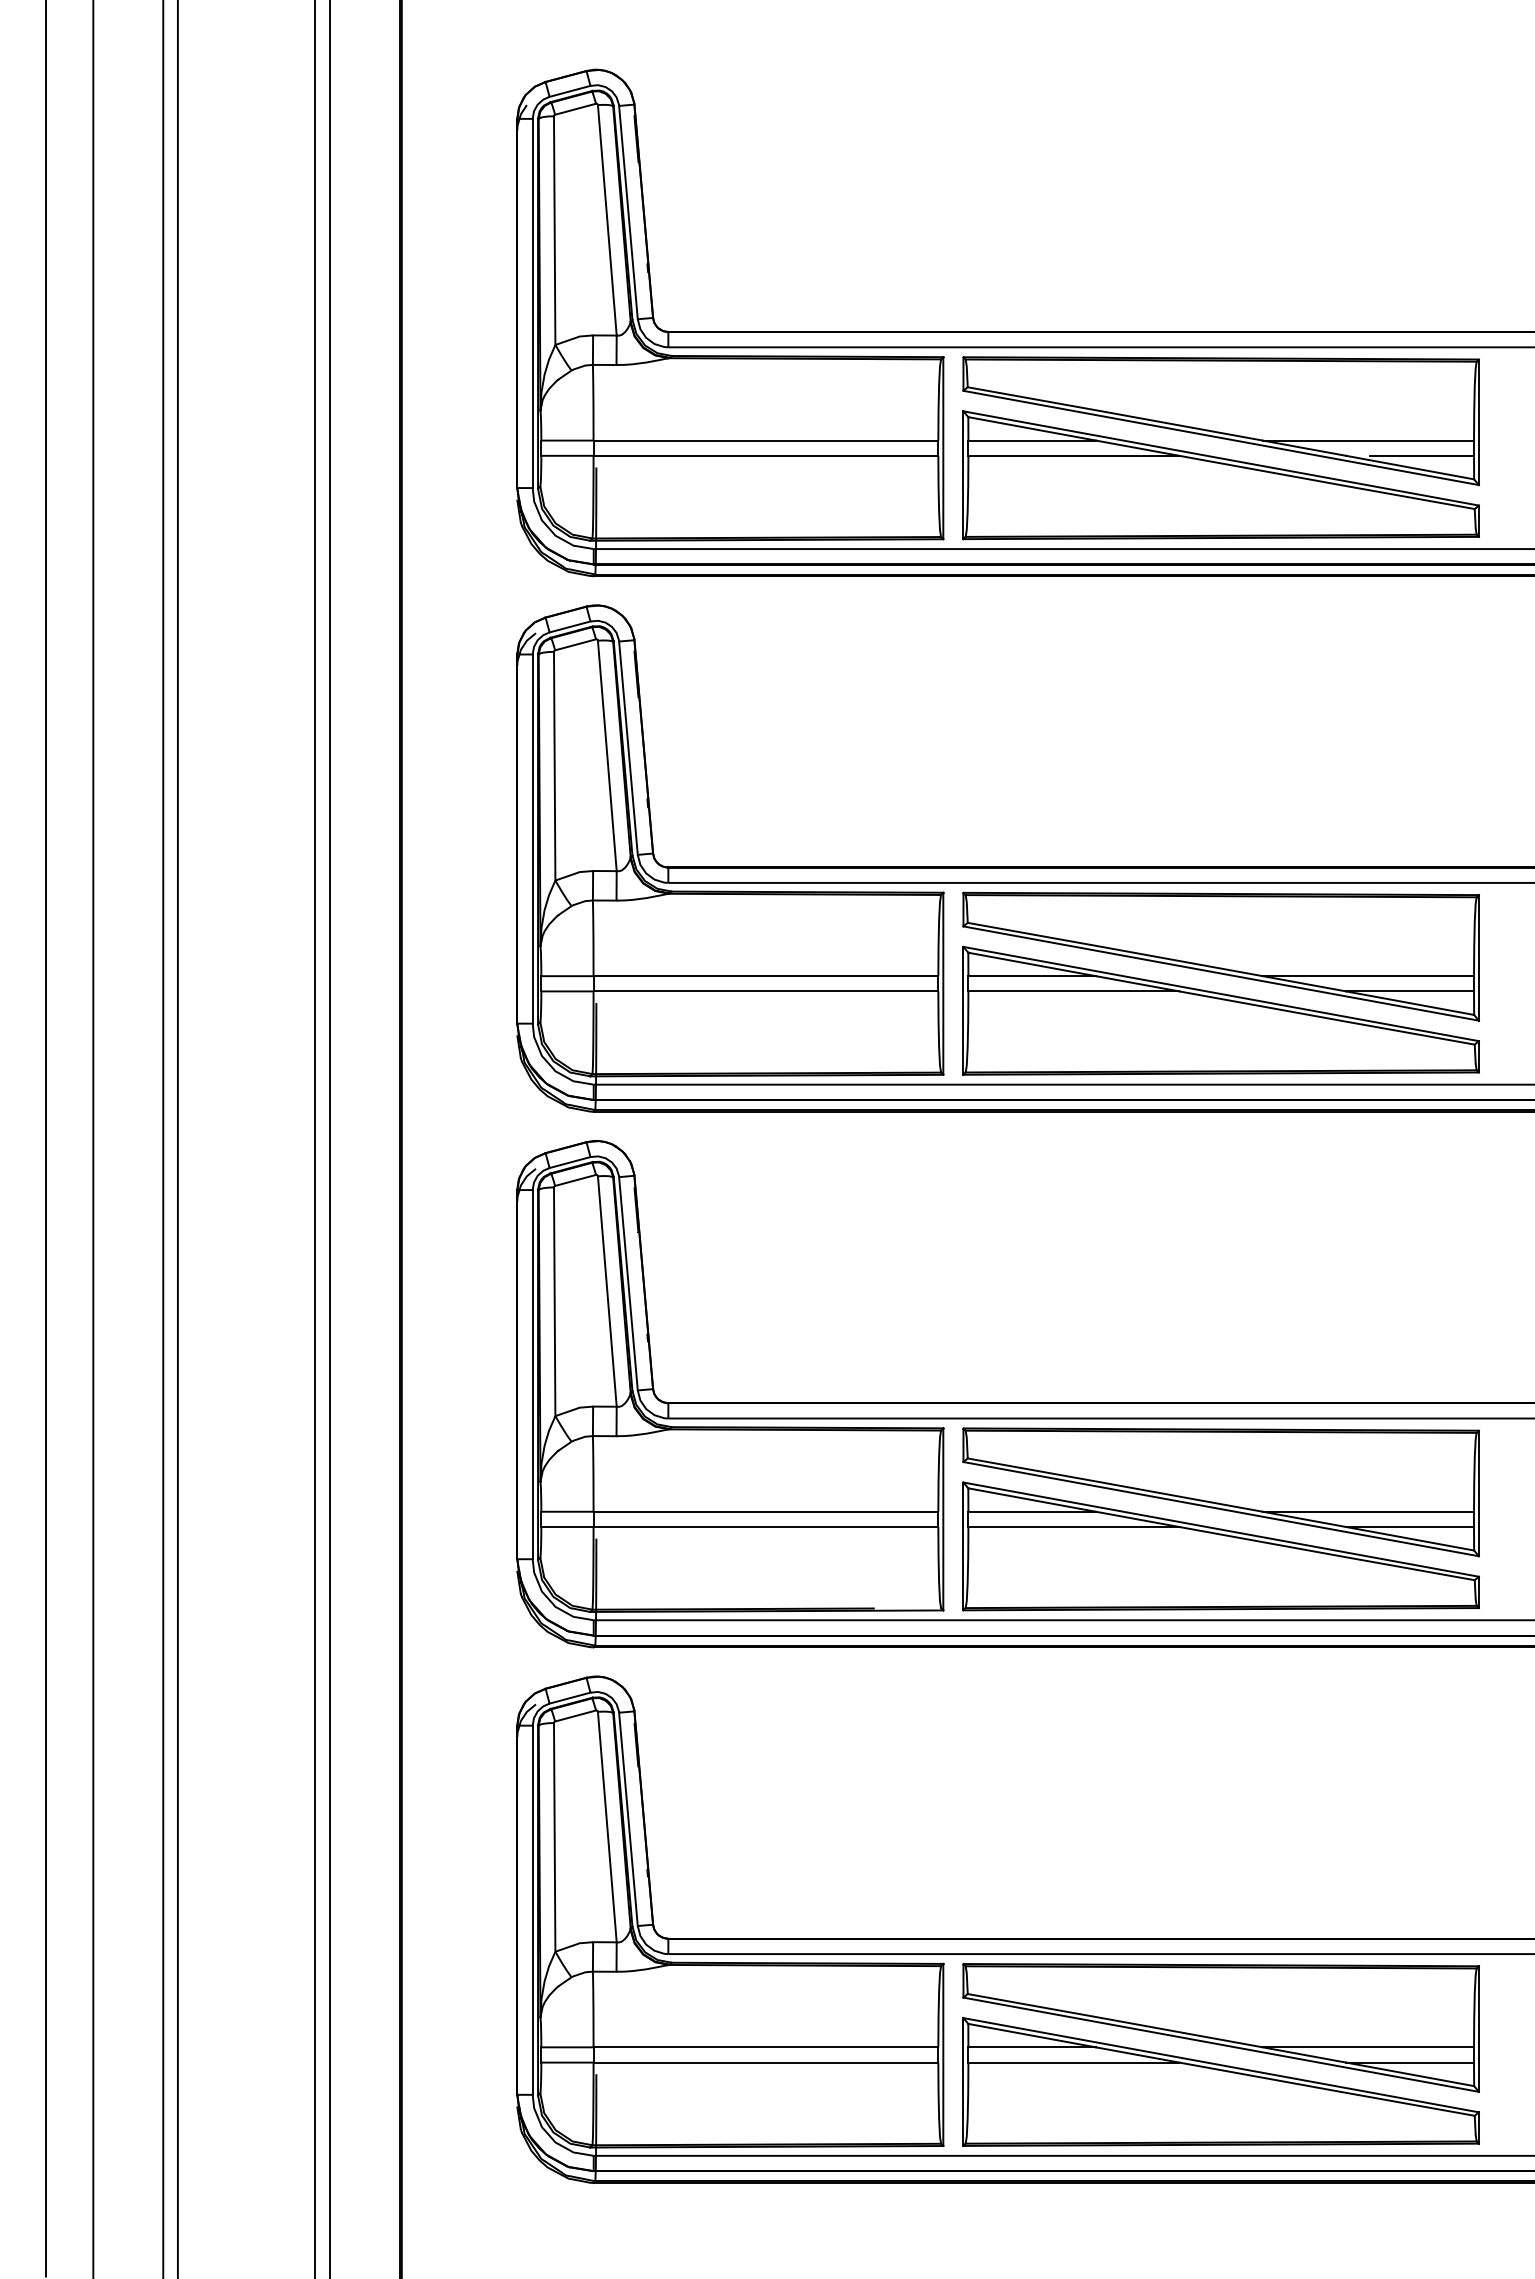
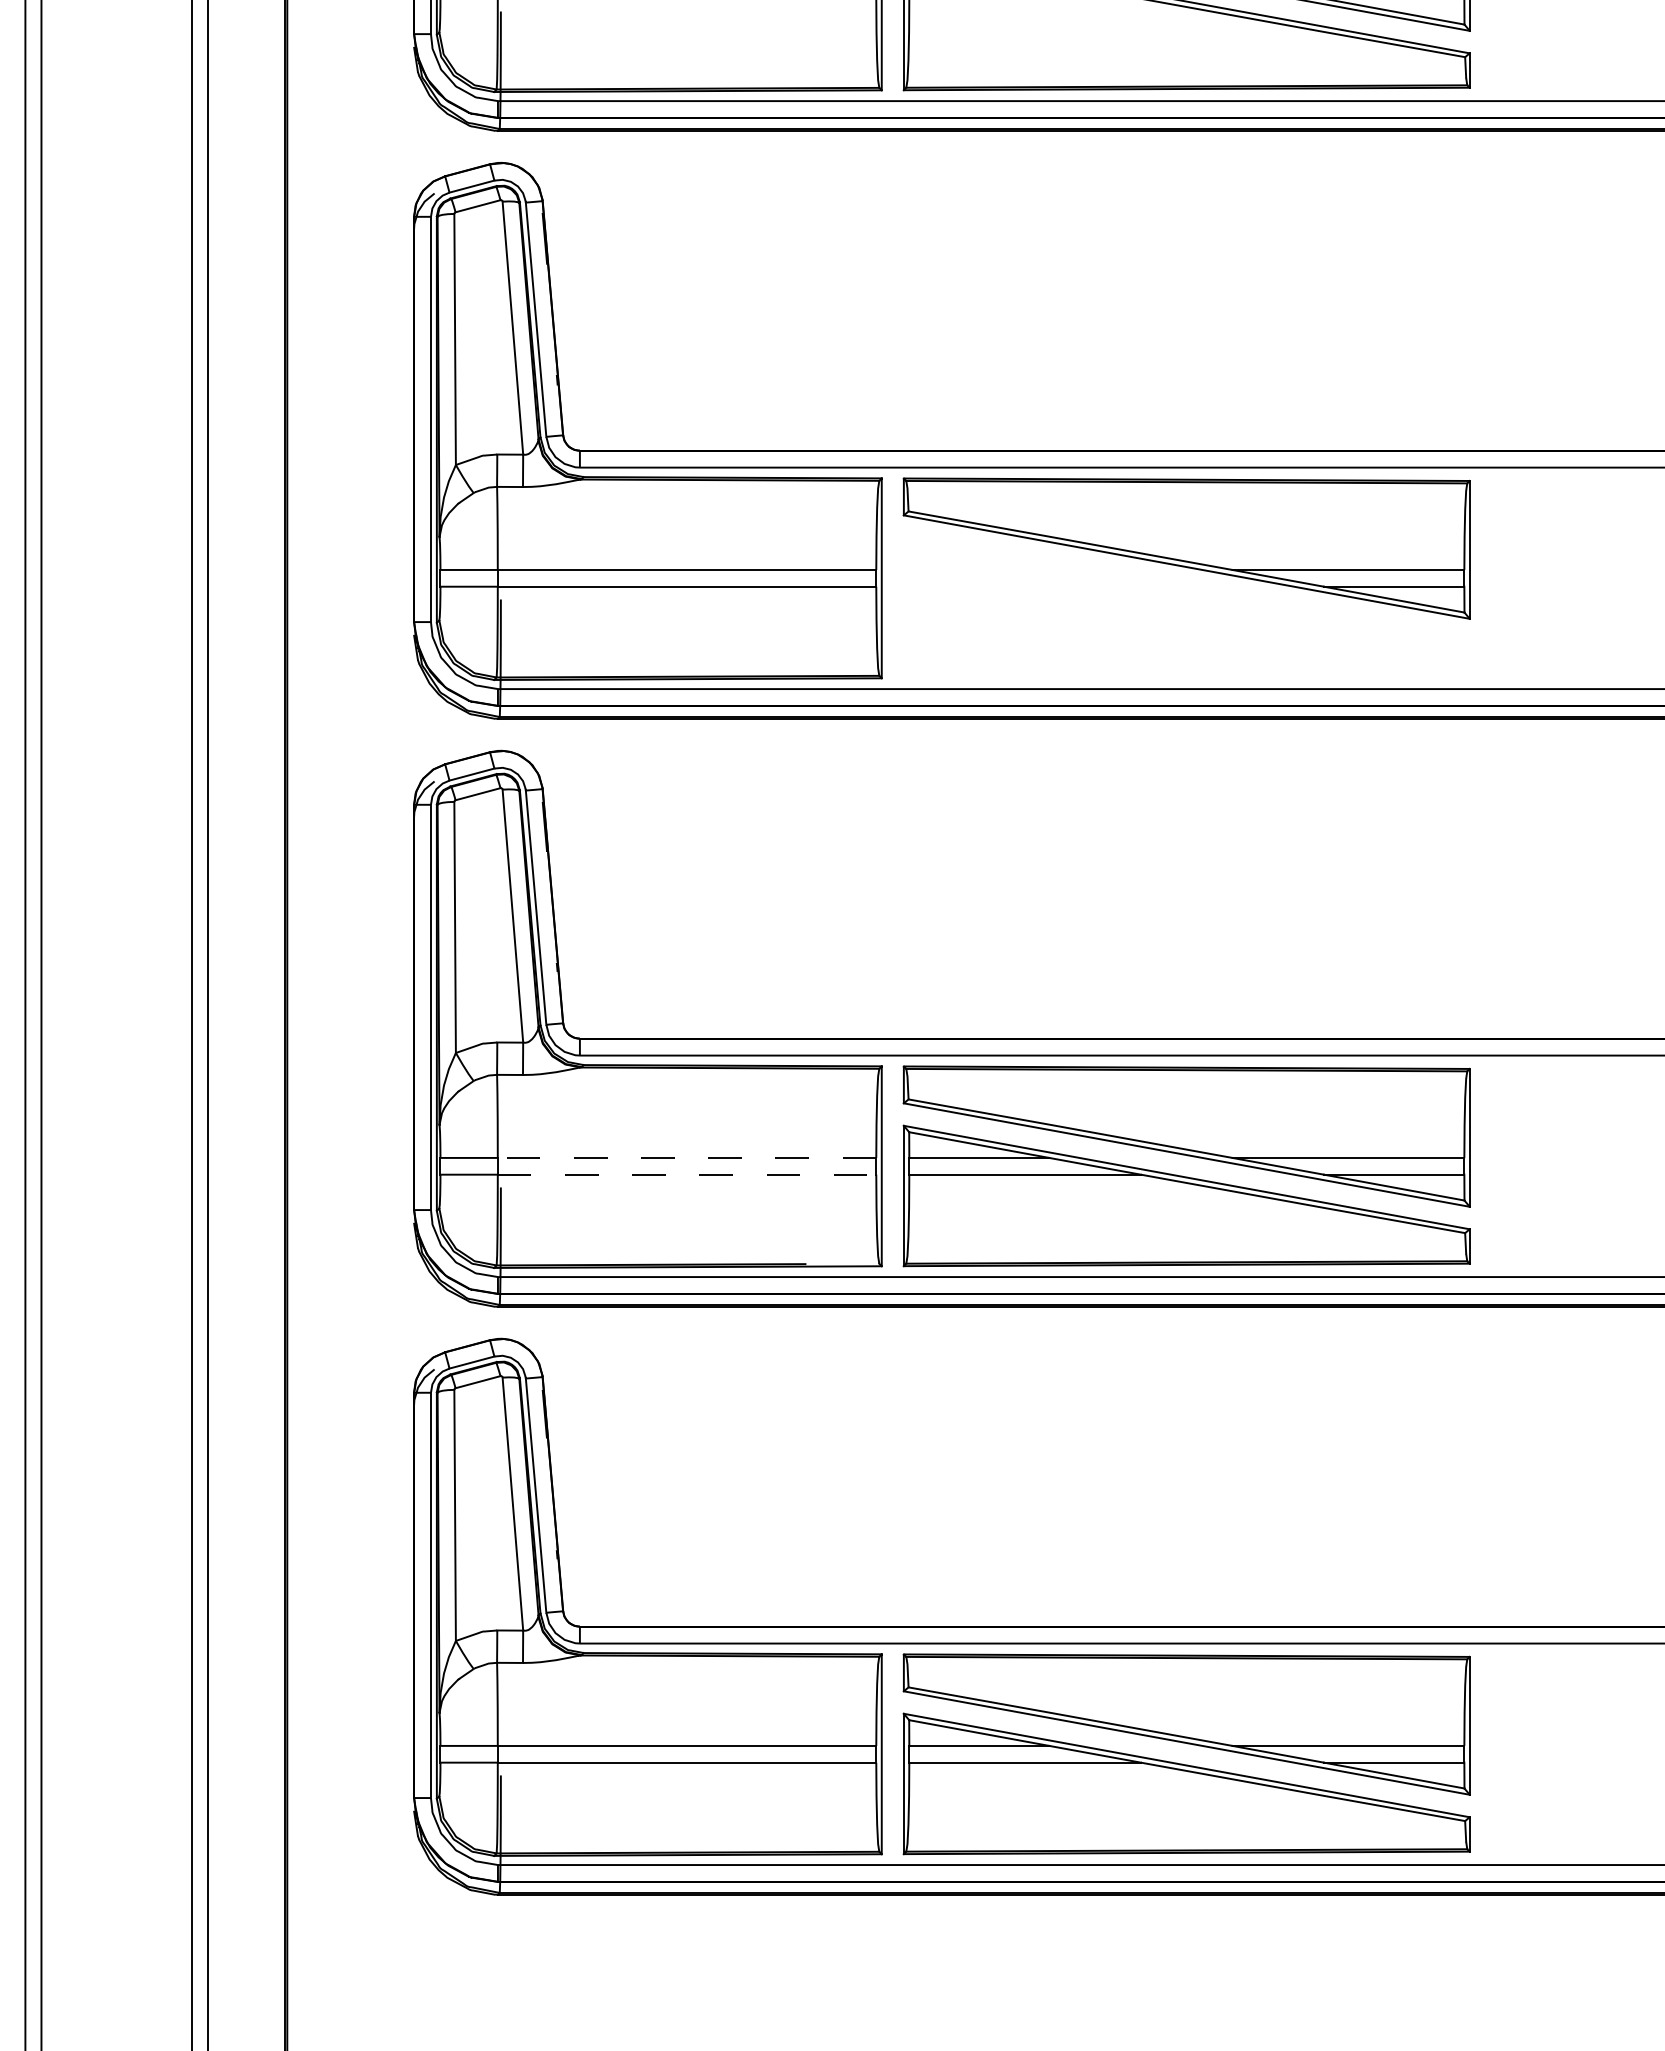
part: (1220, 1010) -> (1186, 607), removed
line: (765, 1511) -> (686, 1157), solid -> dashed
line: (766, 1527) -> (687, 1175), solid -> dashed

